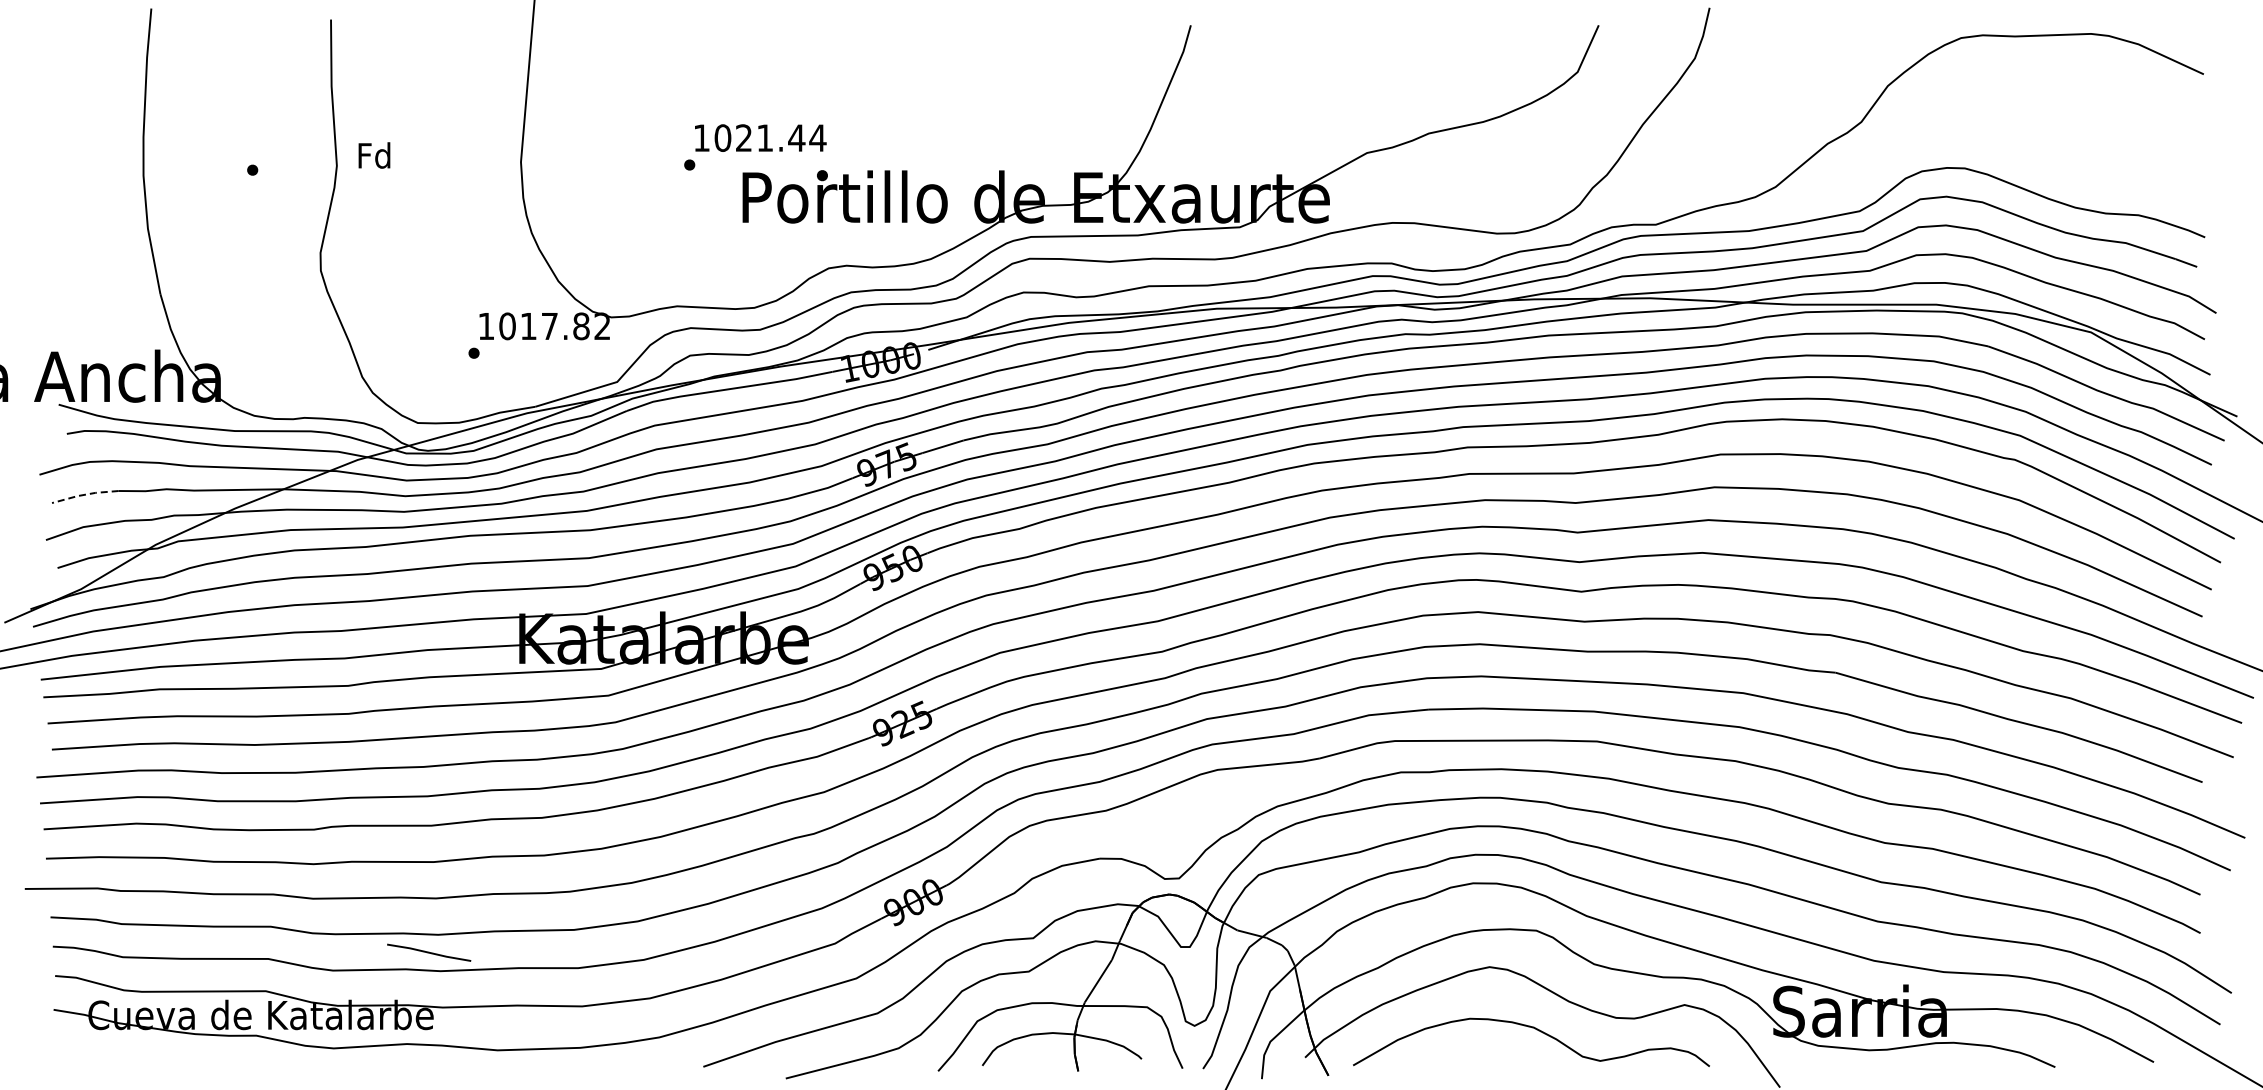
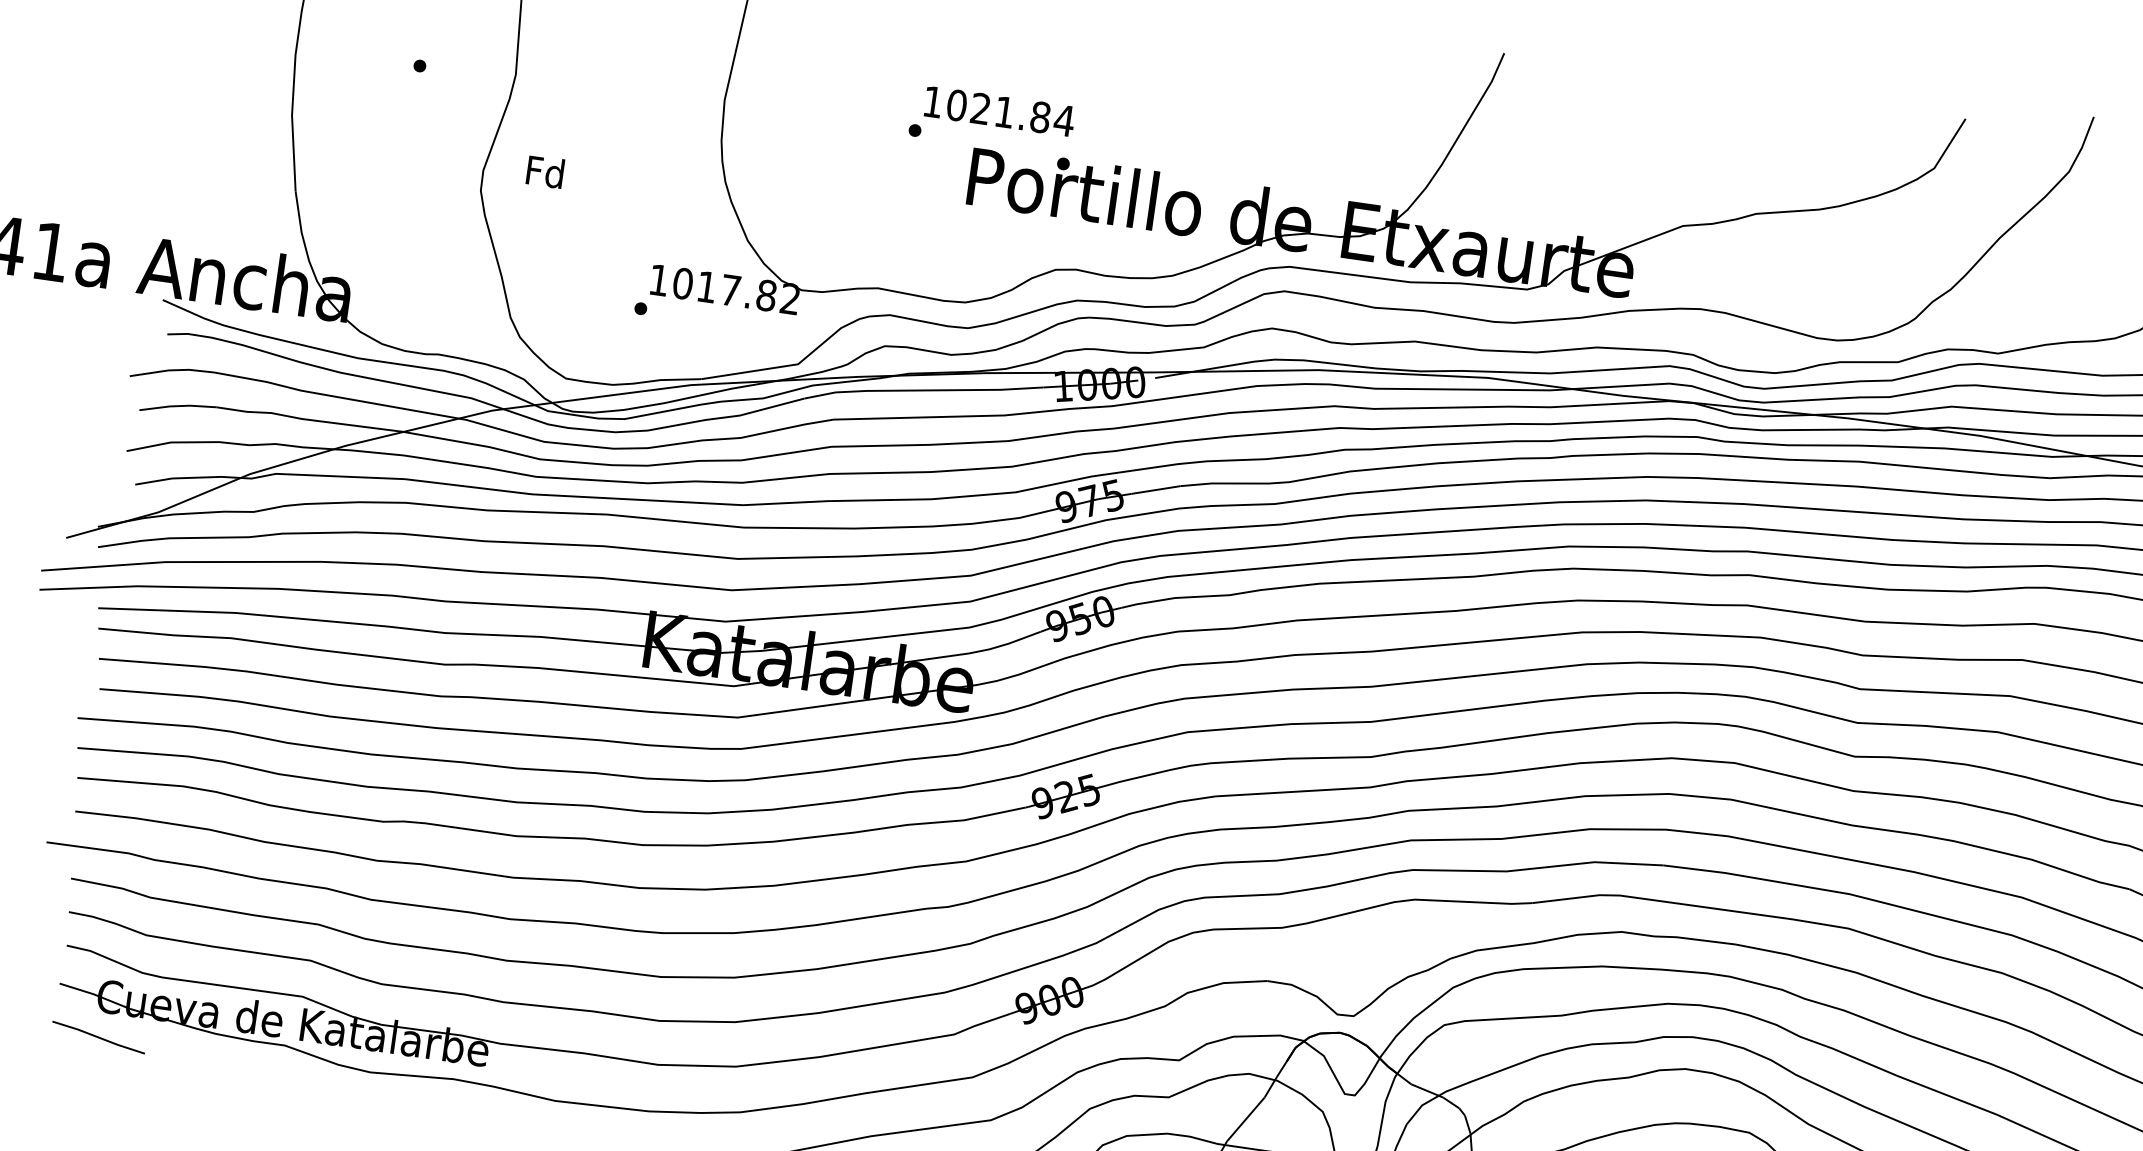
text: (796, 137) -> (1040, 116), 1021.44 -> 1021.84
text: (374, 155) -> (545, 171), moved
line: (84, 494) -> (177, 405), dashed -> solid
line: (429, 952) -> (99, 1037), moved

